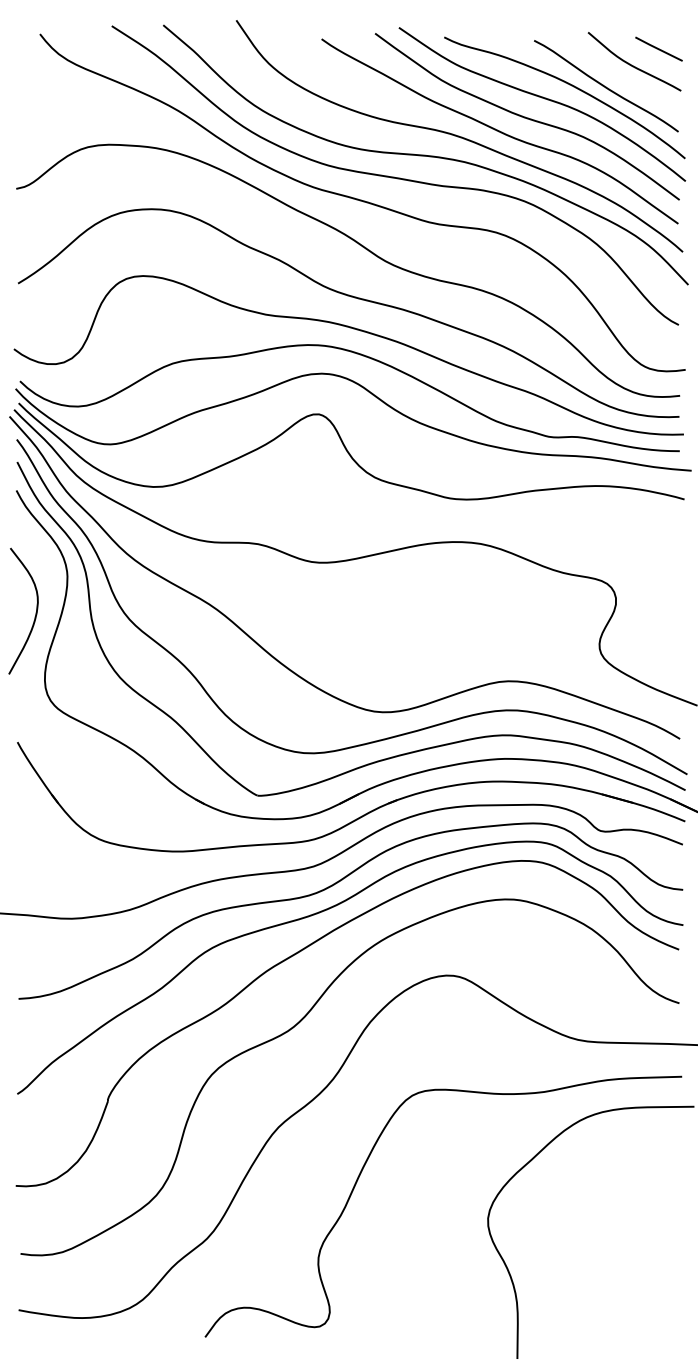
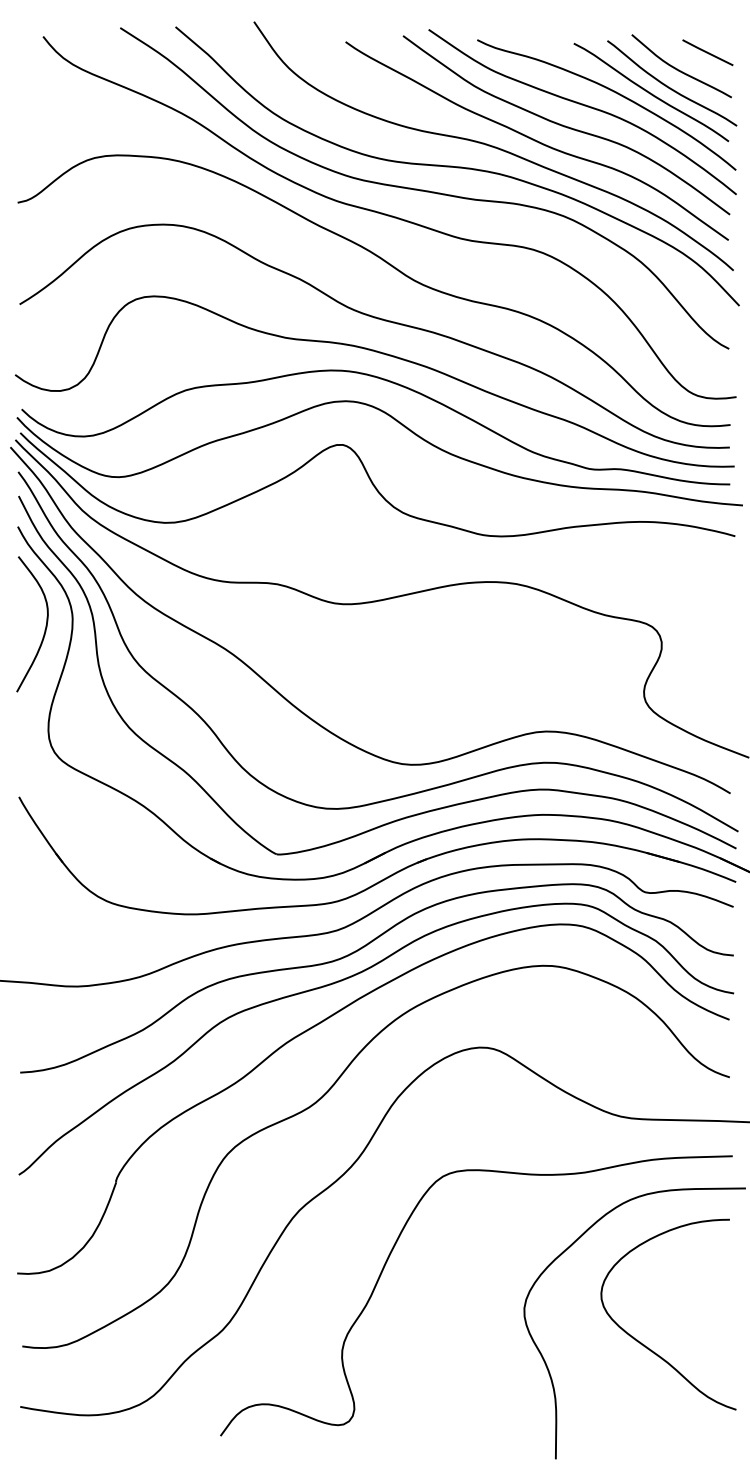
curve: (624, 81) -> (670, 87), added
curve: (34, 616) -> (44, 629), moved
curve: (602, 1253) -> (647, 1346), added

